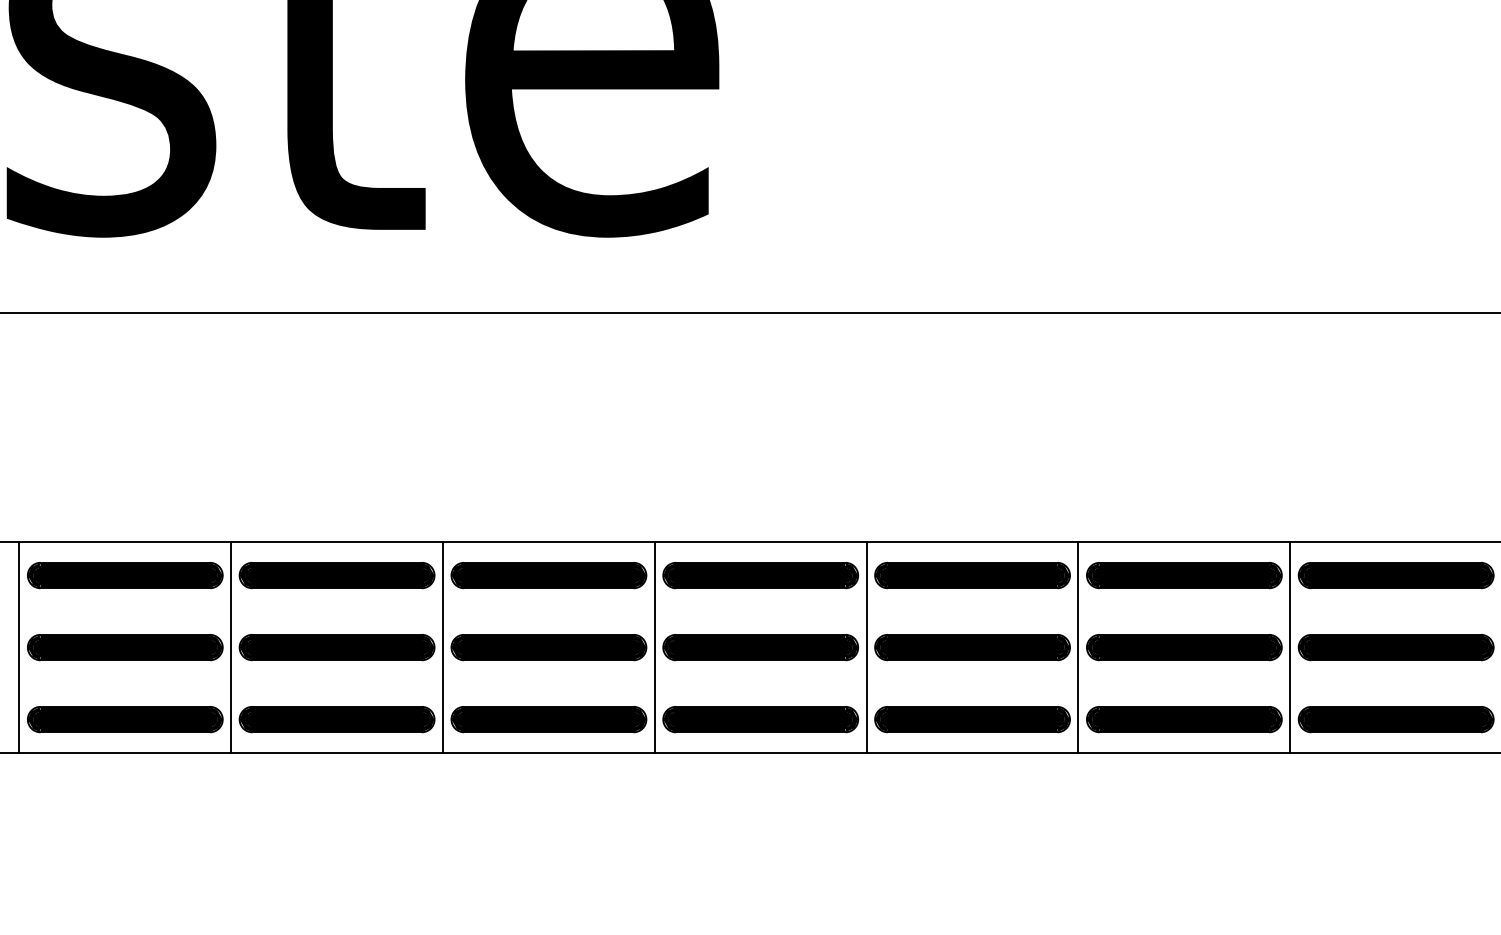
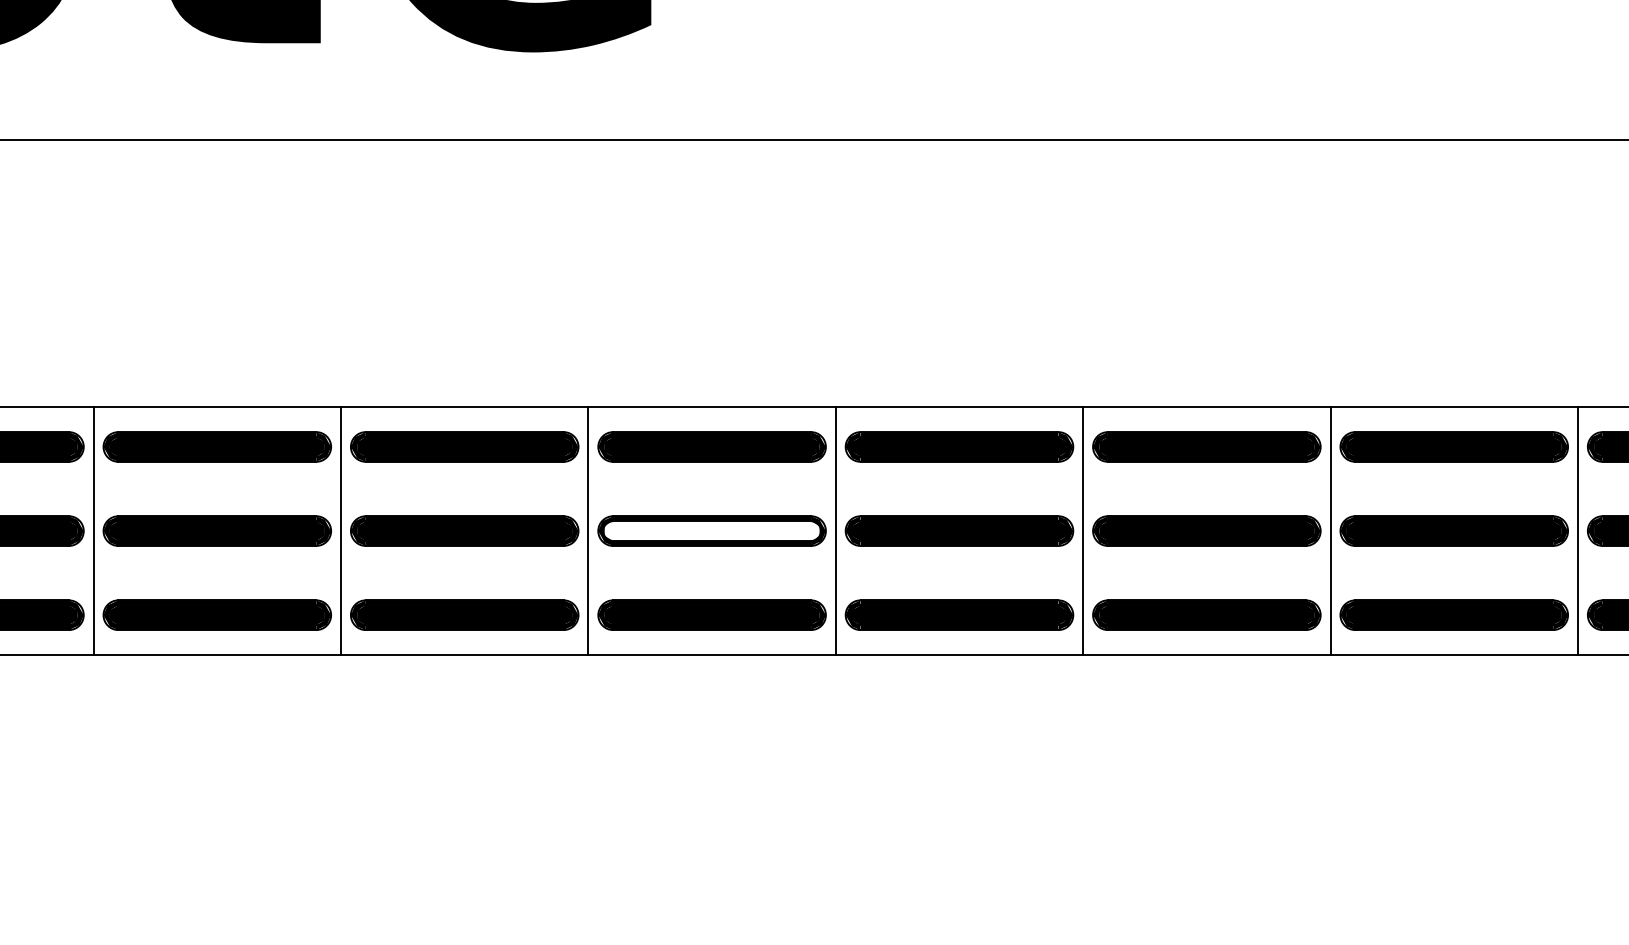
fill: (760, 647) -> (711, 531), removed

